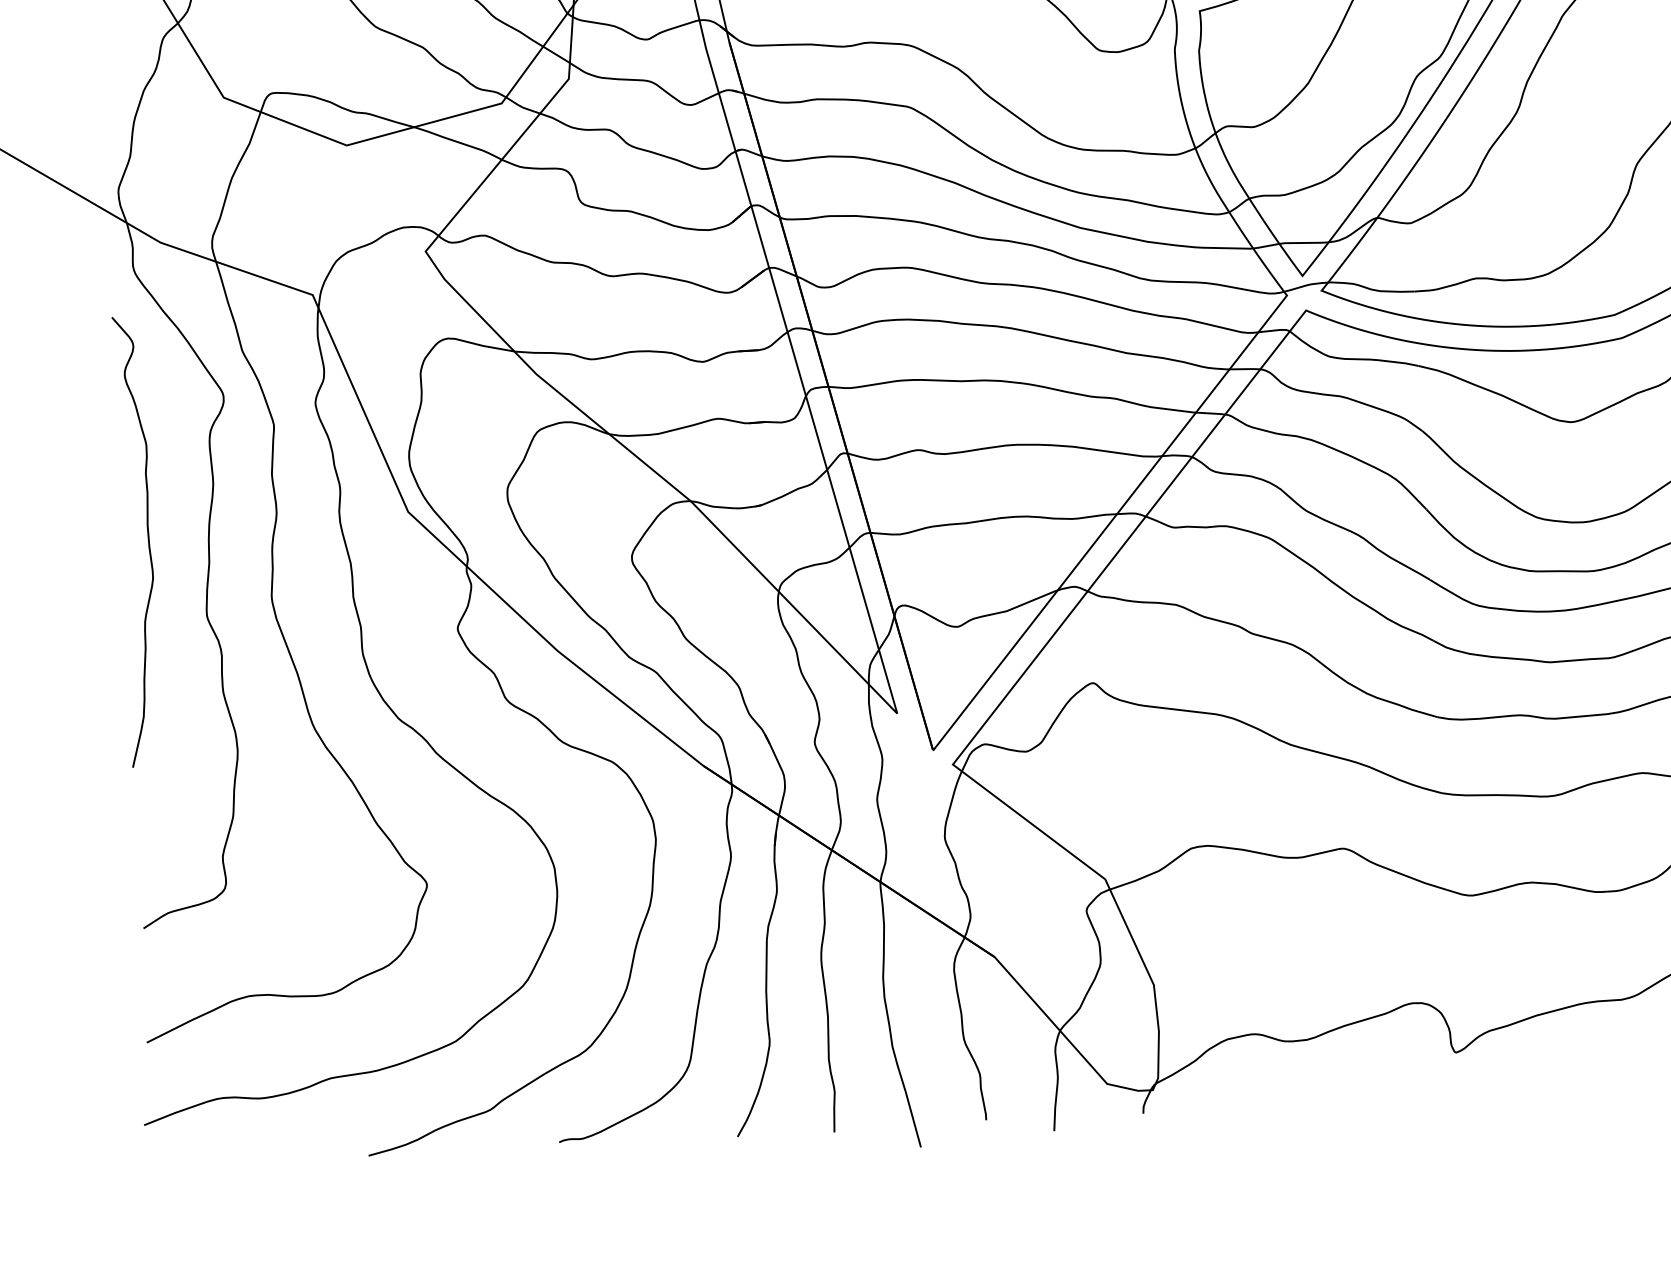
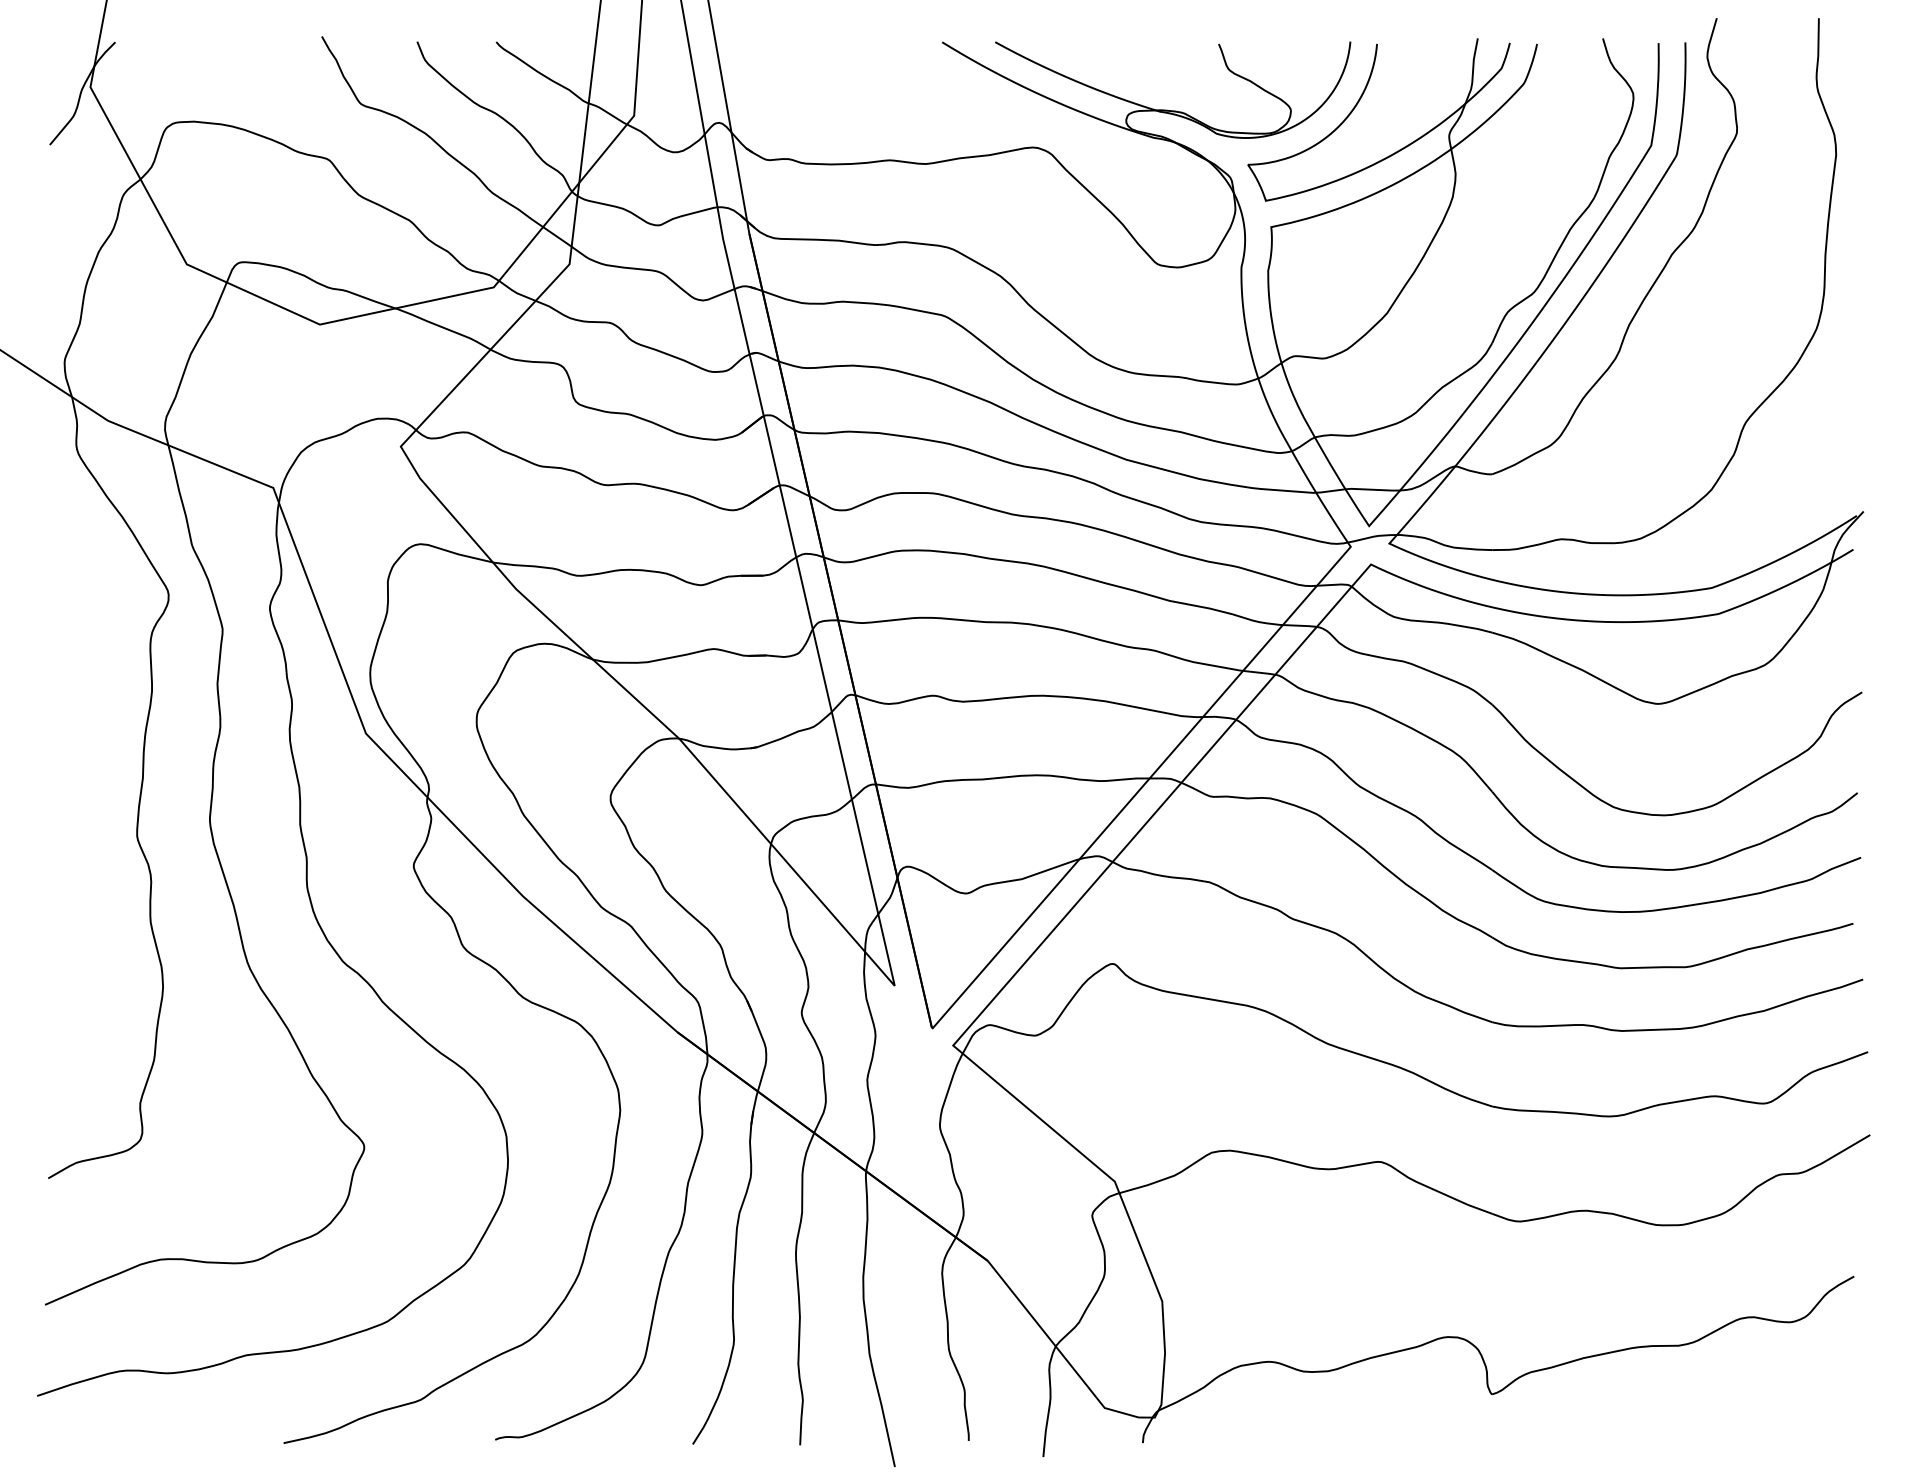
curve: (148, 540) -> (76, 749), removed

